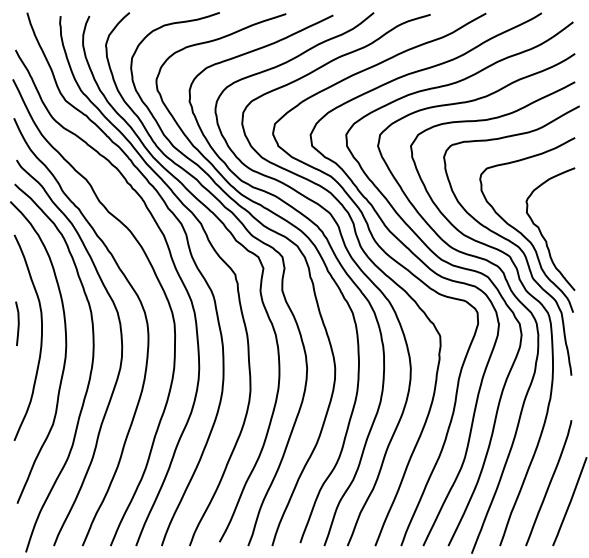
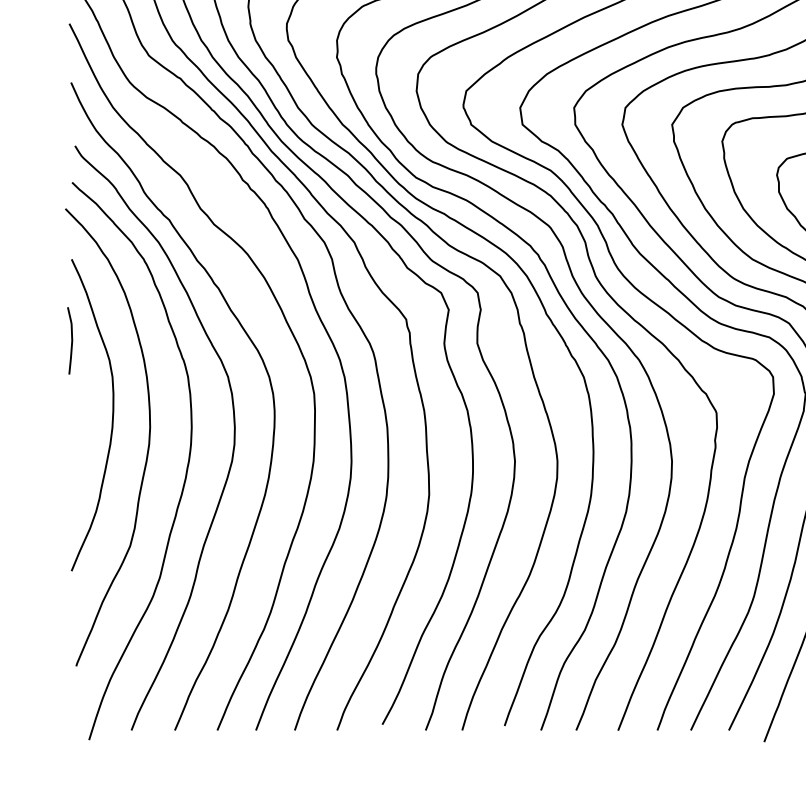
curve: (17, 323) -> (70, 340), moved

